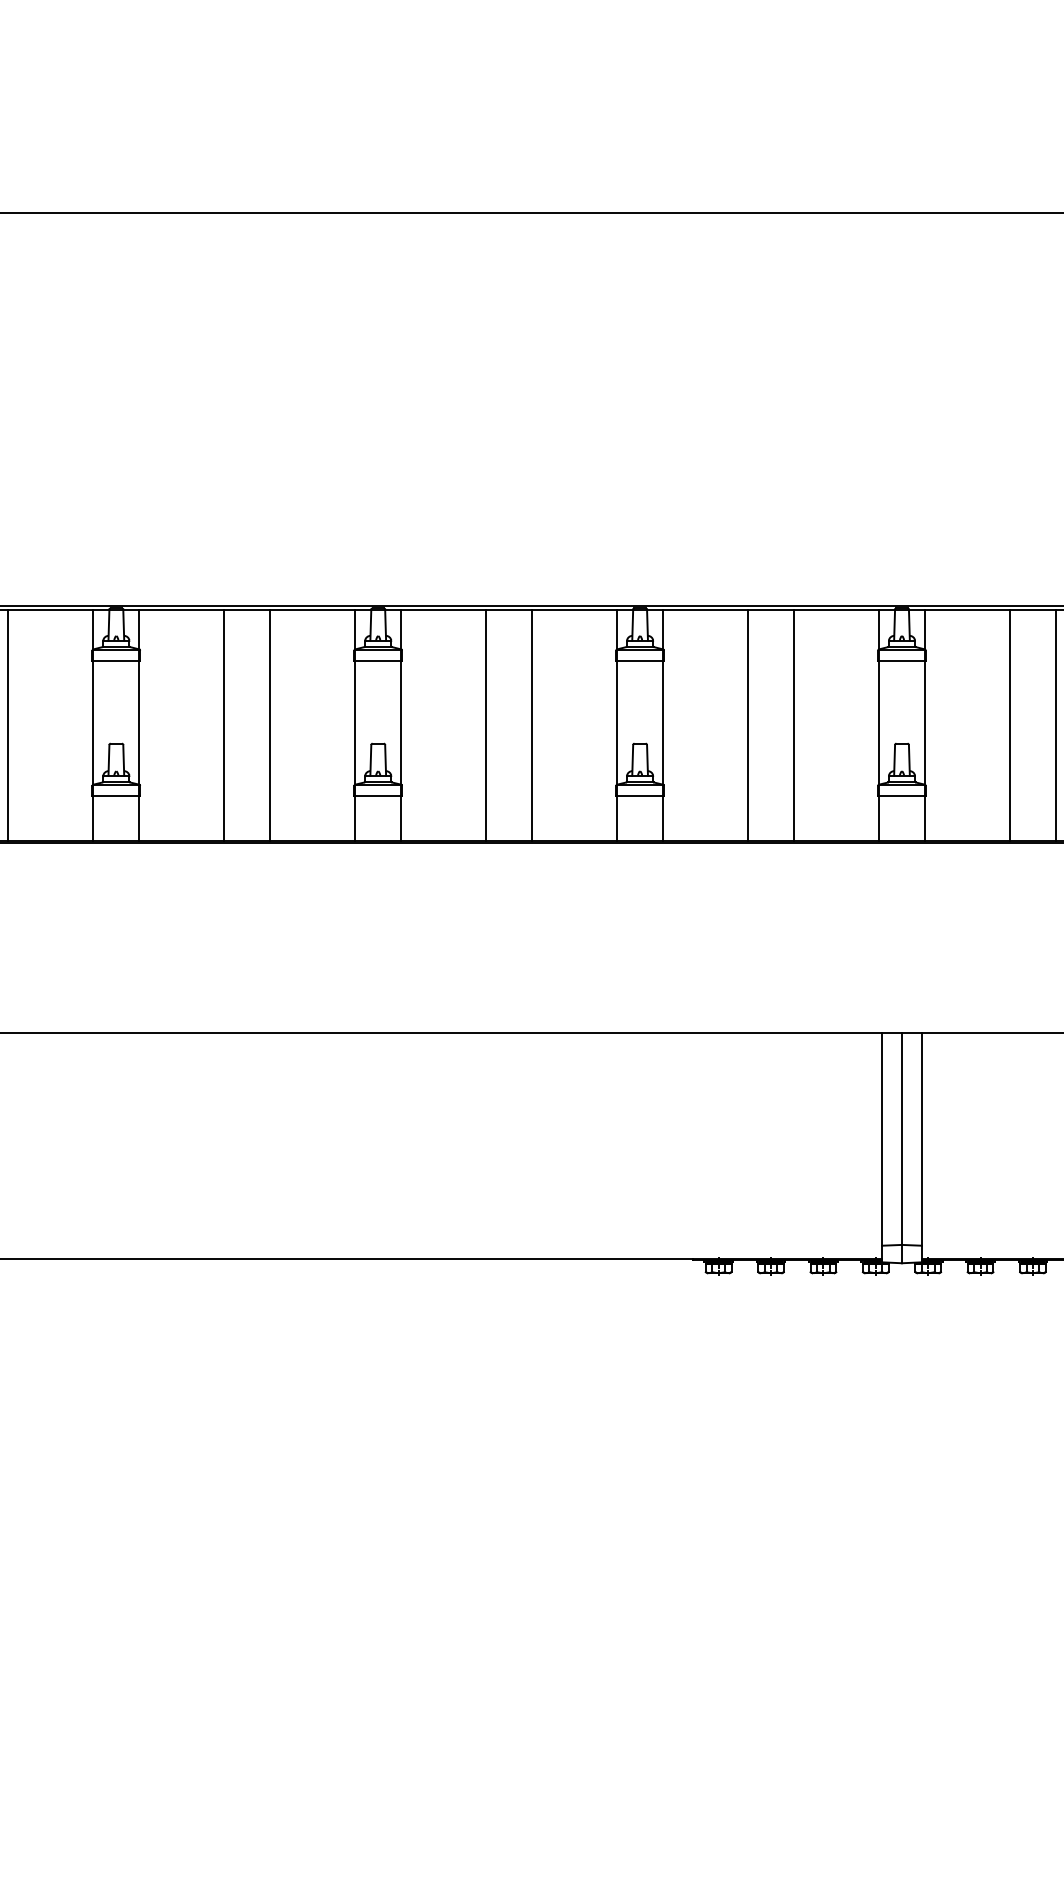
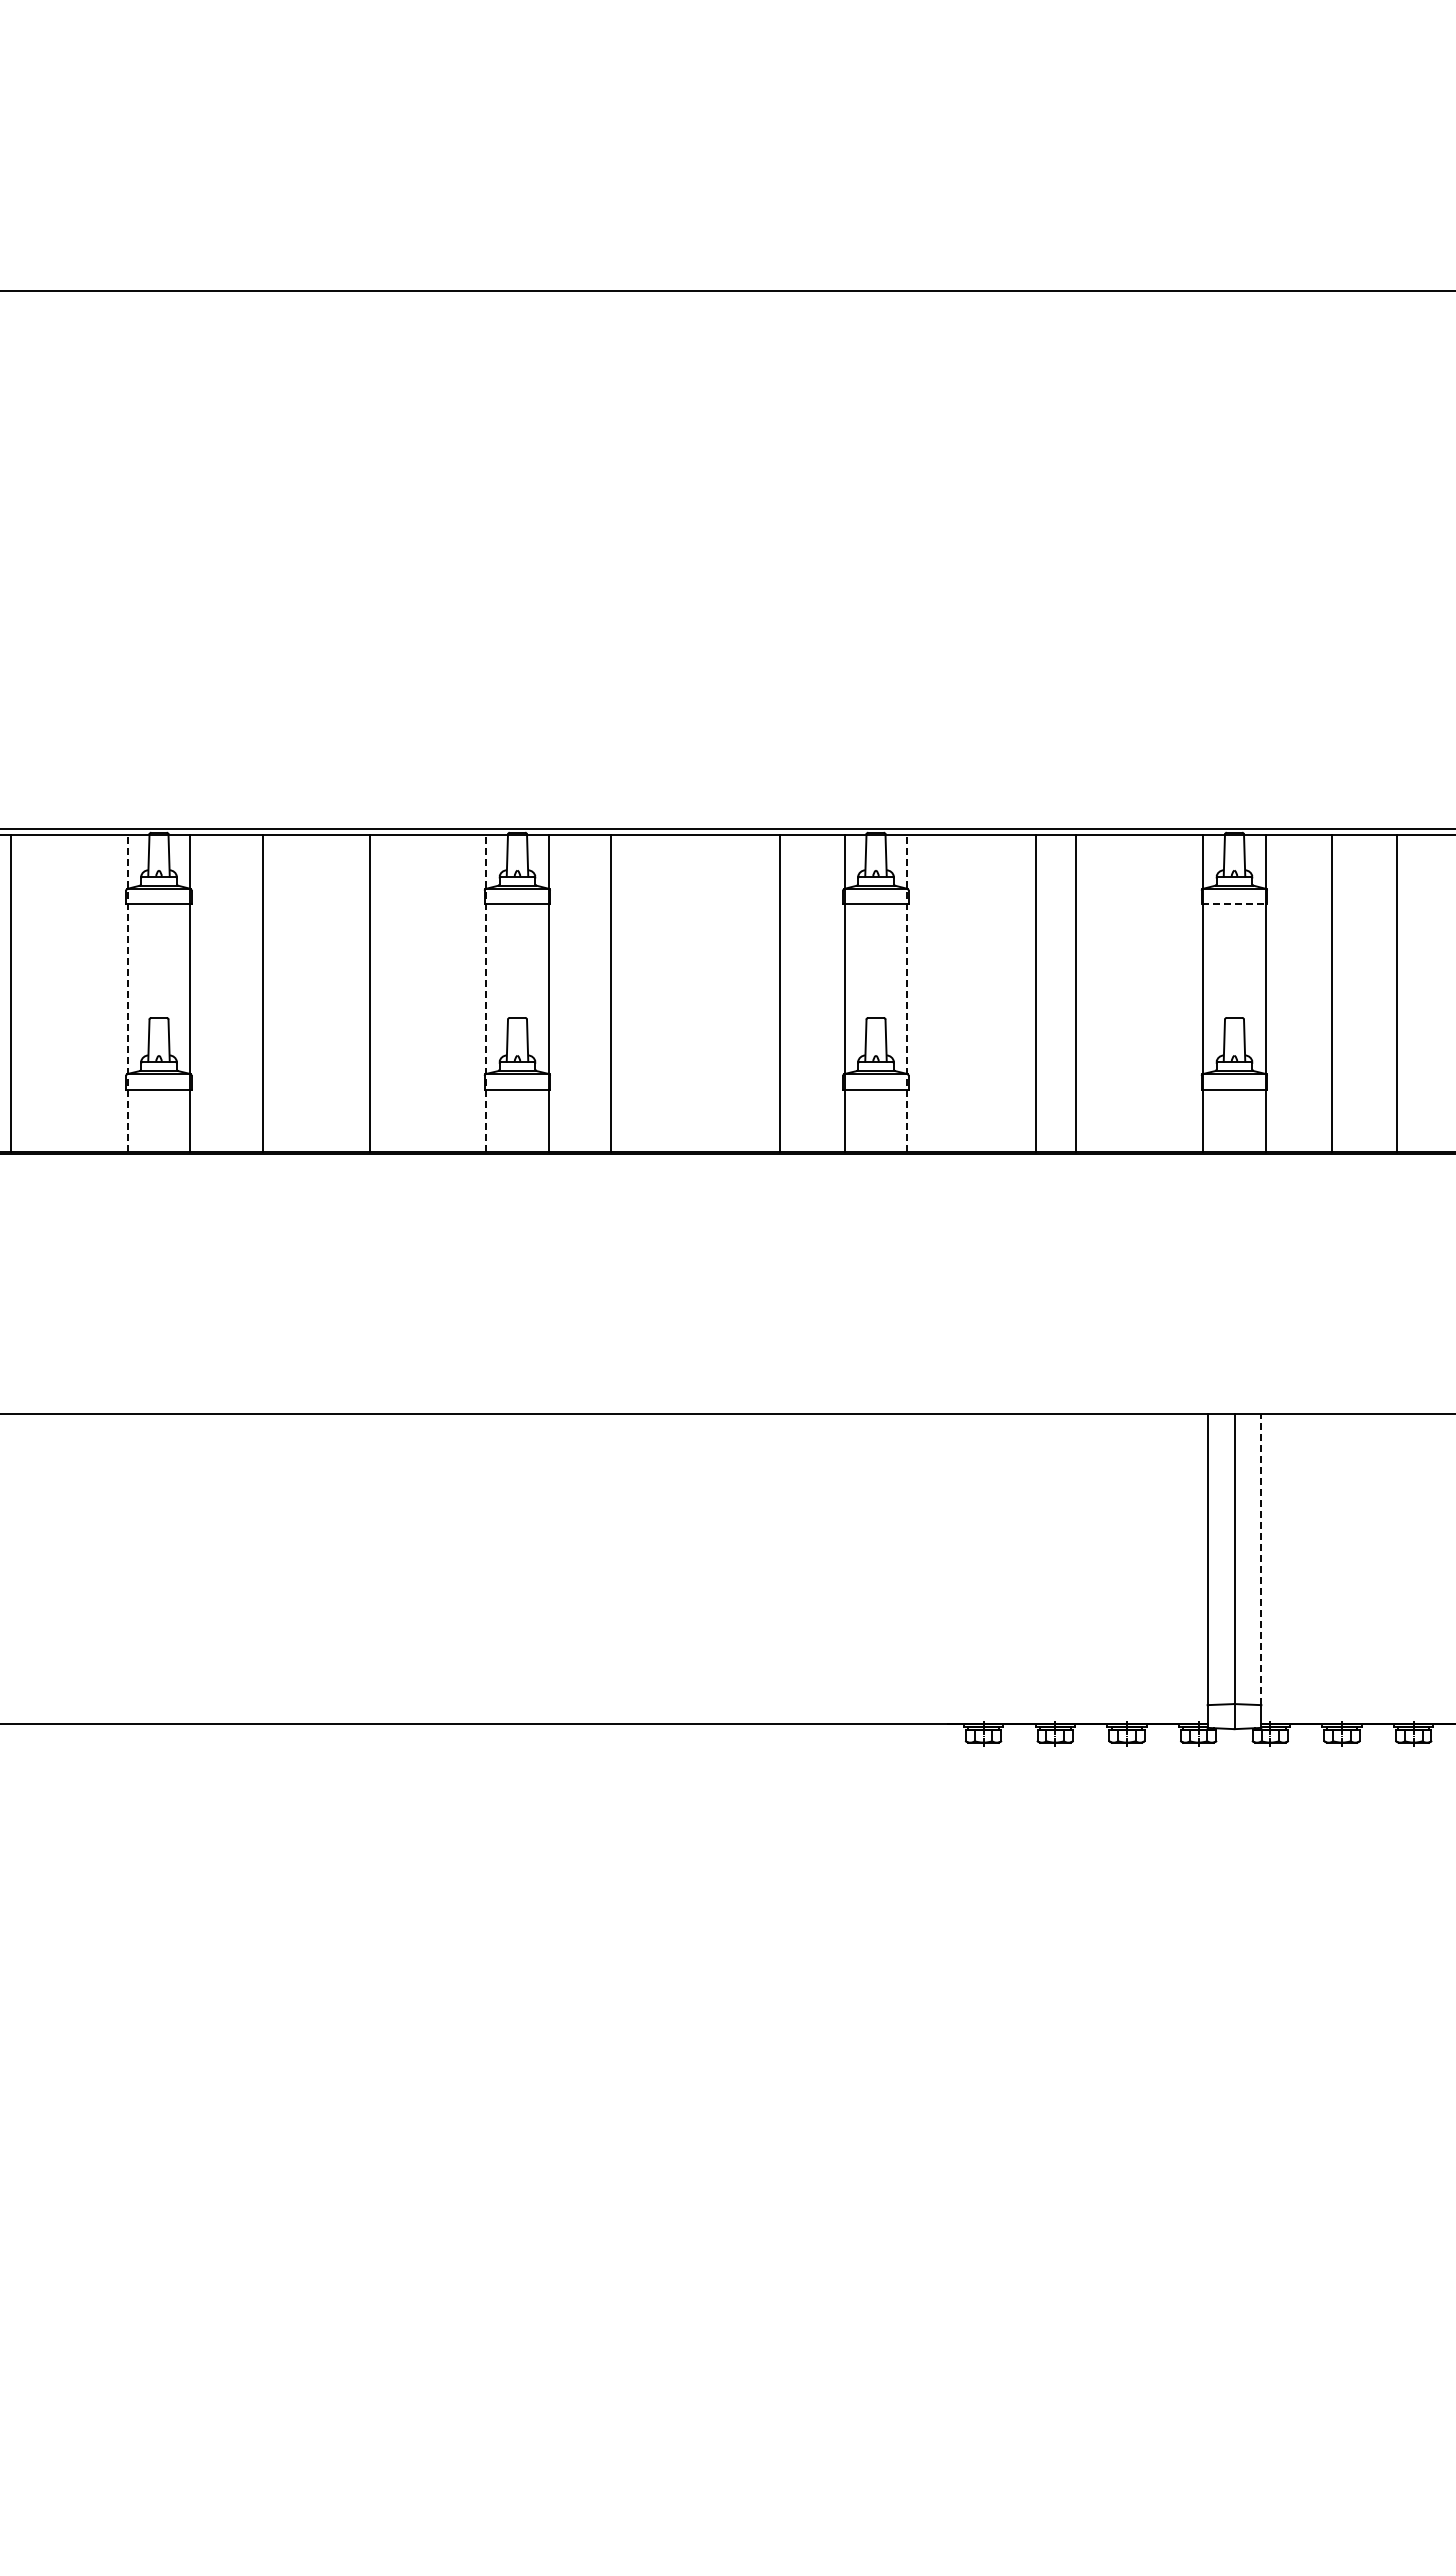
line: (901, 660) -> (1234, 904), solid -> dashed
line: (93, 725) -> (127, 993), solid -> dashed
line: (224, 725) -> (262, 993), moved
line: (355, 725) -> (486, 993), solid -> dashed
line: (486, 725) -> (611, 993), moved
line: (532, 725) -> (780, 993), moved
line: (663, 725) -> (907, 993), solid -> dashed
line: (747, 725) -> (1075, 993), moved
line: (793, 725) -> (1035, 993), moved
line: (1010, 725) -> (1332, 993), moved
line: (1056, 725) -> (1397, 993), moved
line: (921, 1139) -> (1261, 1559), solid -> dashed

